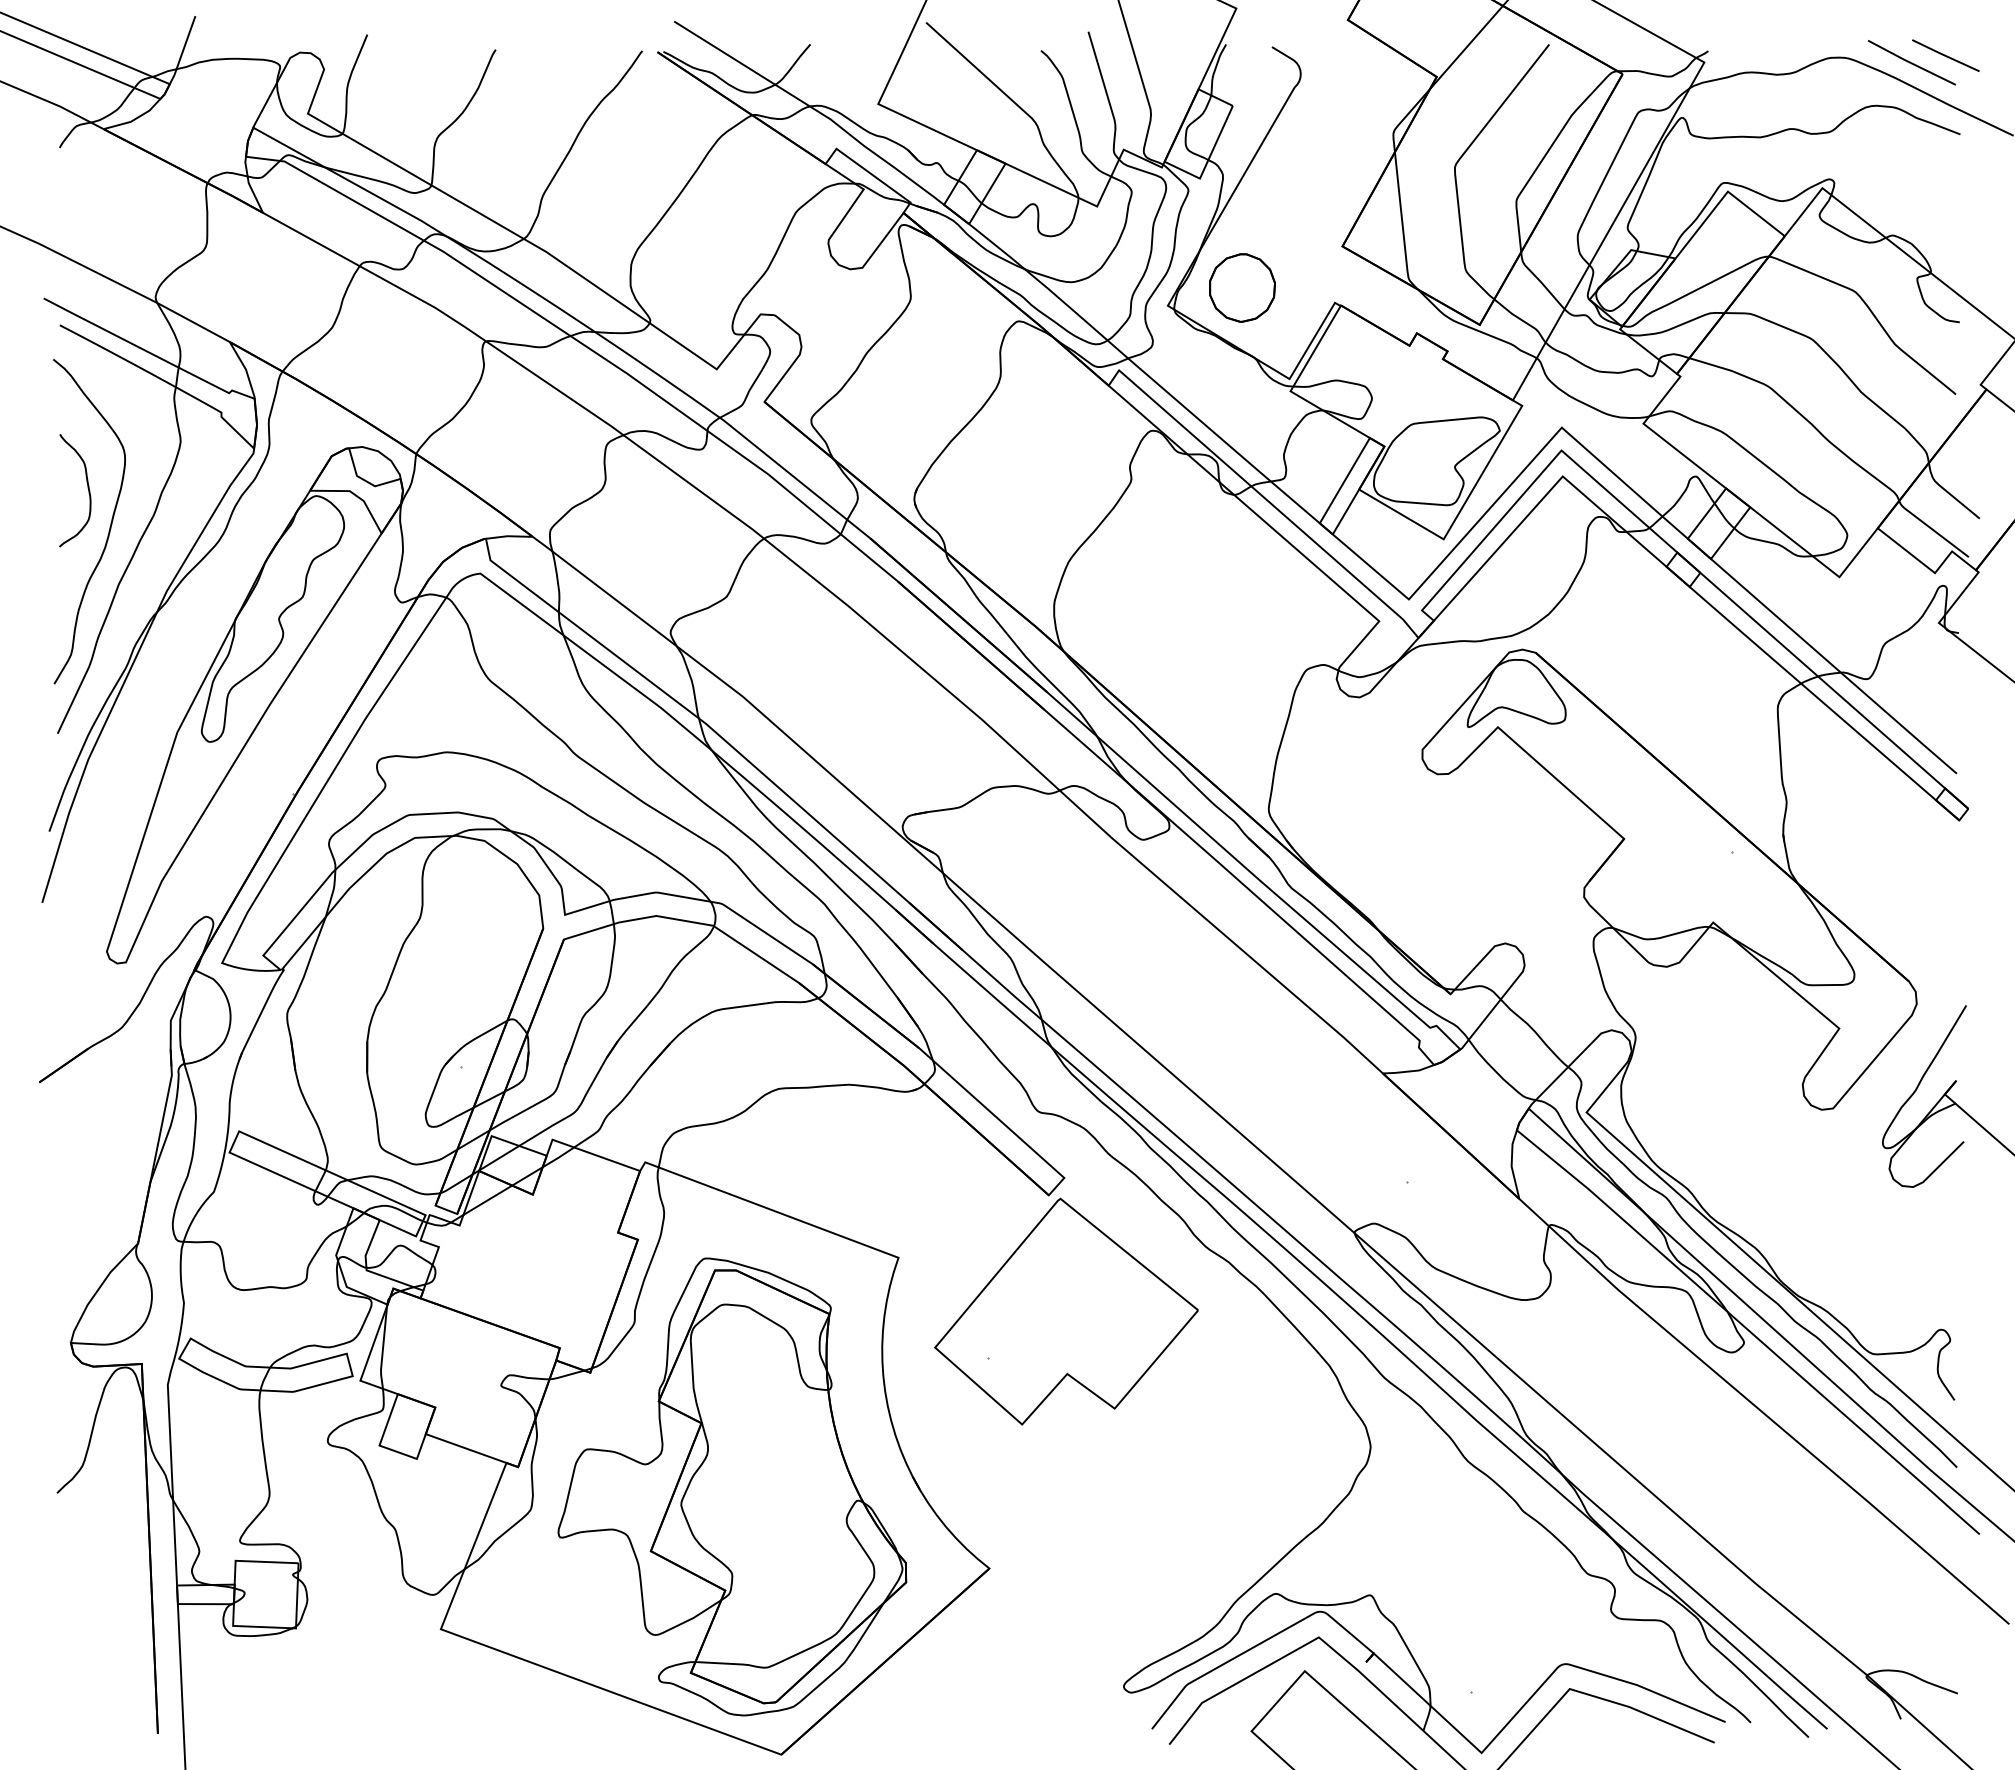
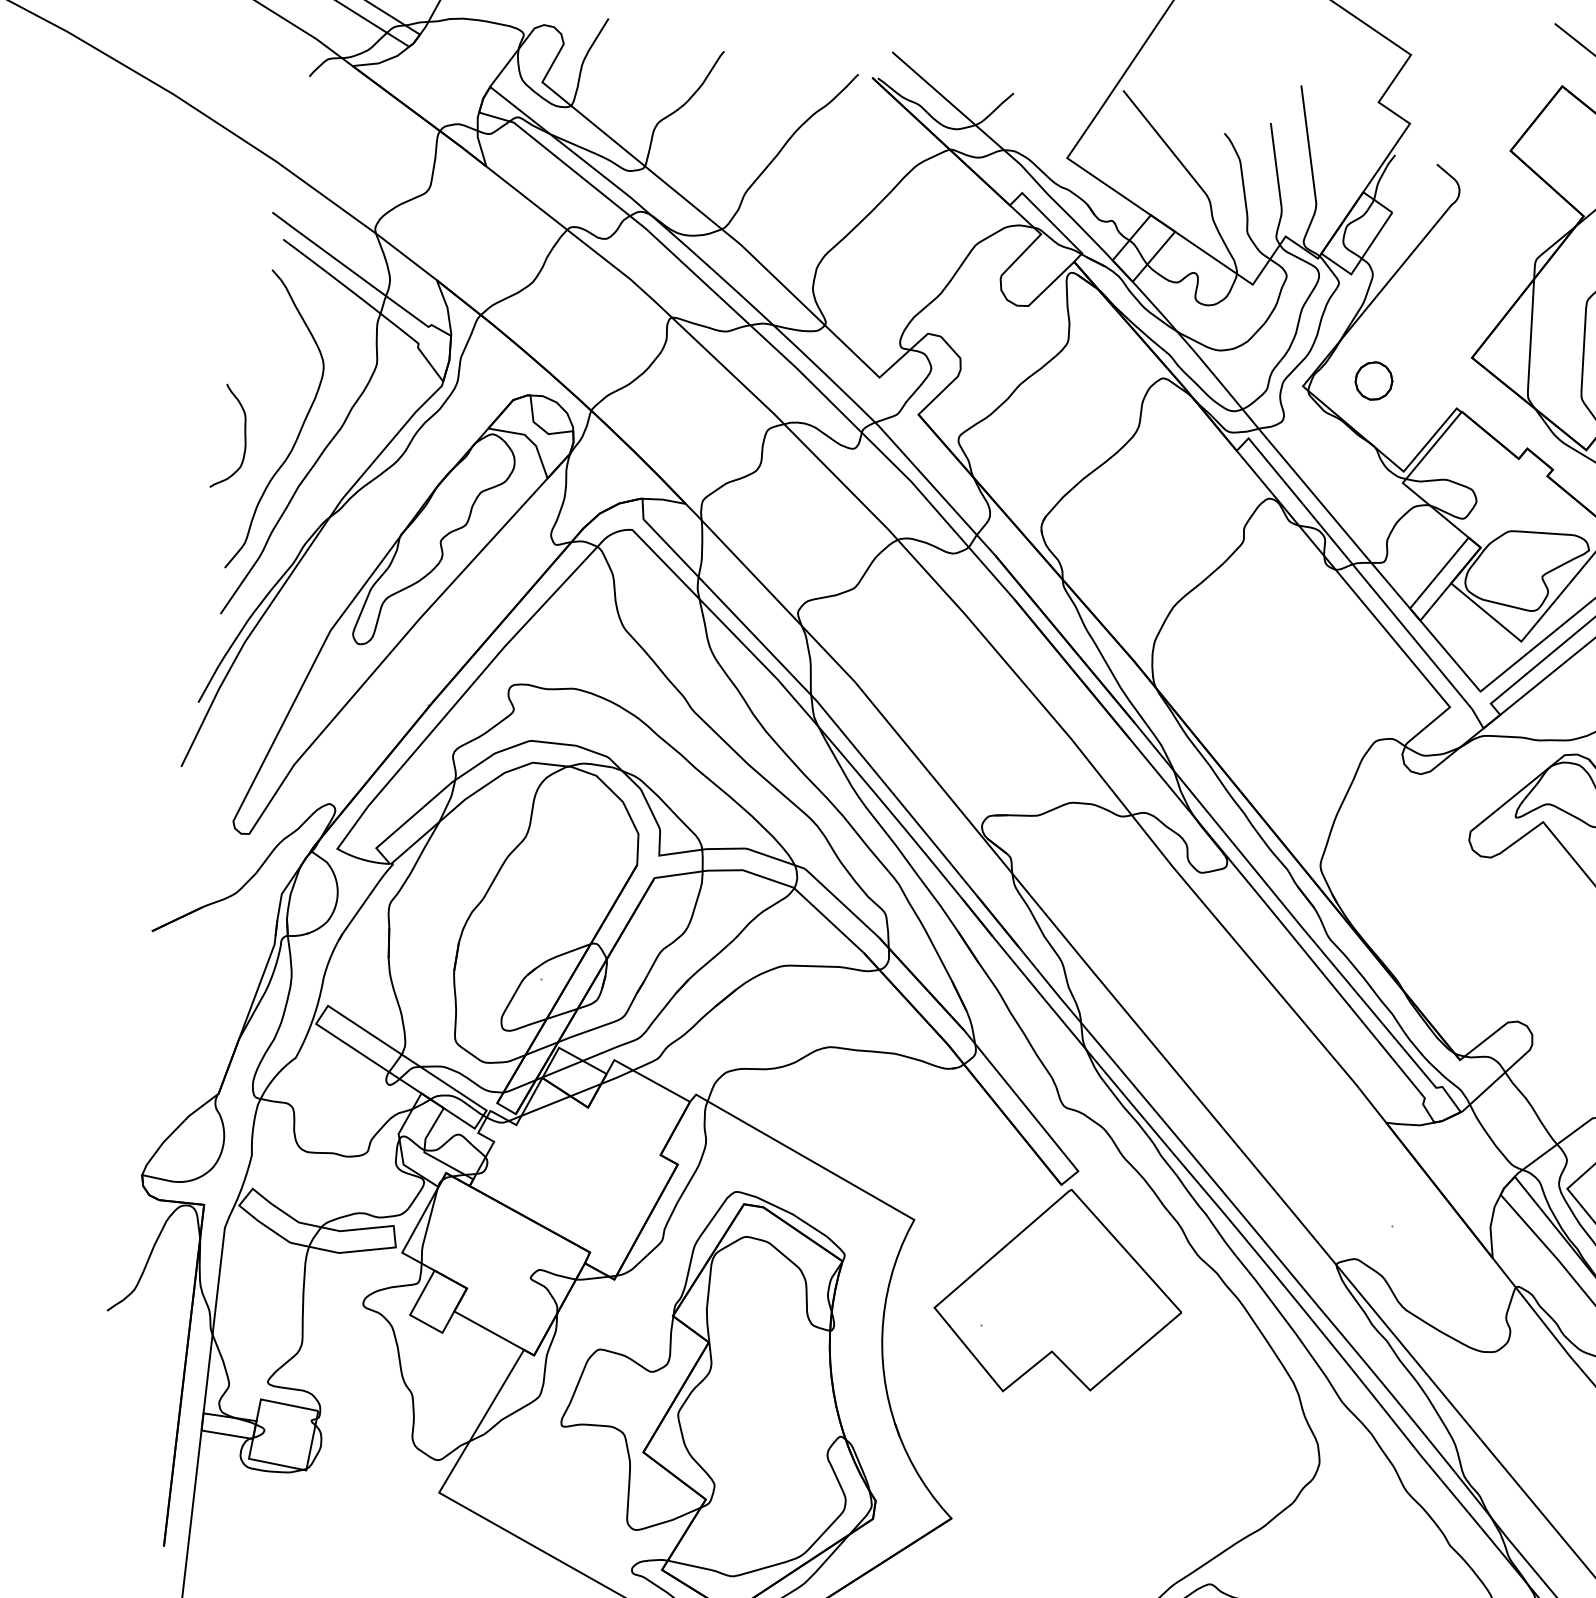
part: (1242, 287) -> (1374, 380), size x0.6
curve: (87, 488) -> (244, 437), moved

